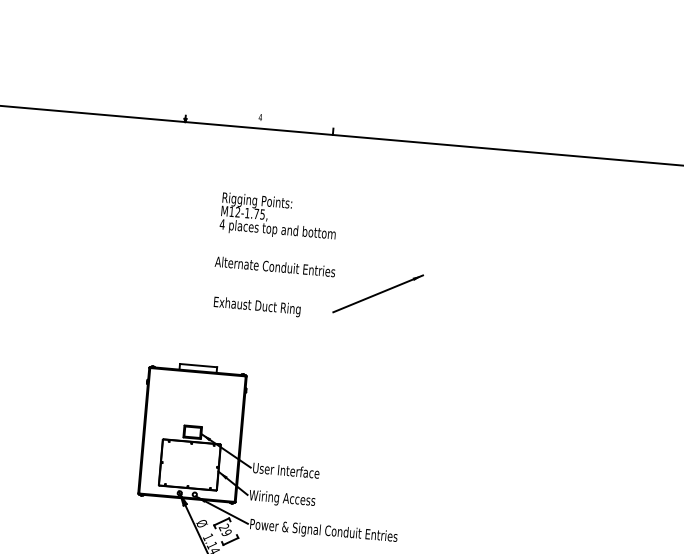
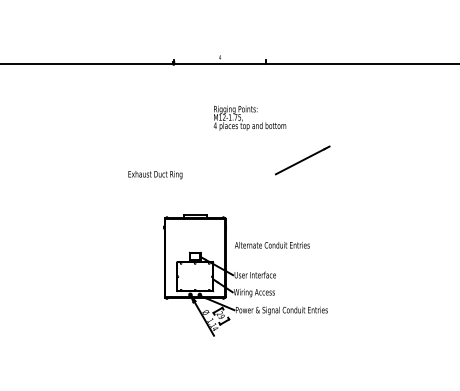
text: (278, 215) -> (249, 117), moved
text: (275, 267) -> (272, 245), moved
text: (257, 307) -> (155, 175), moved

